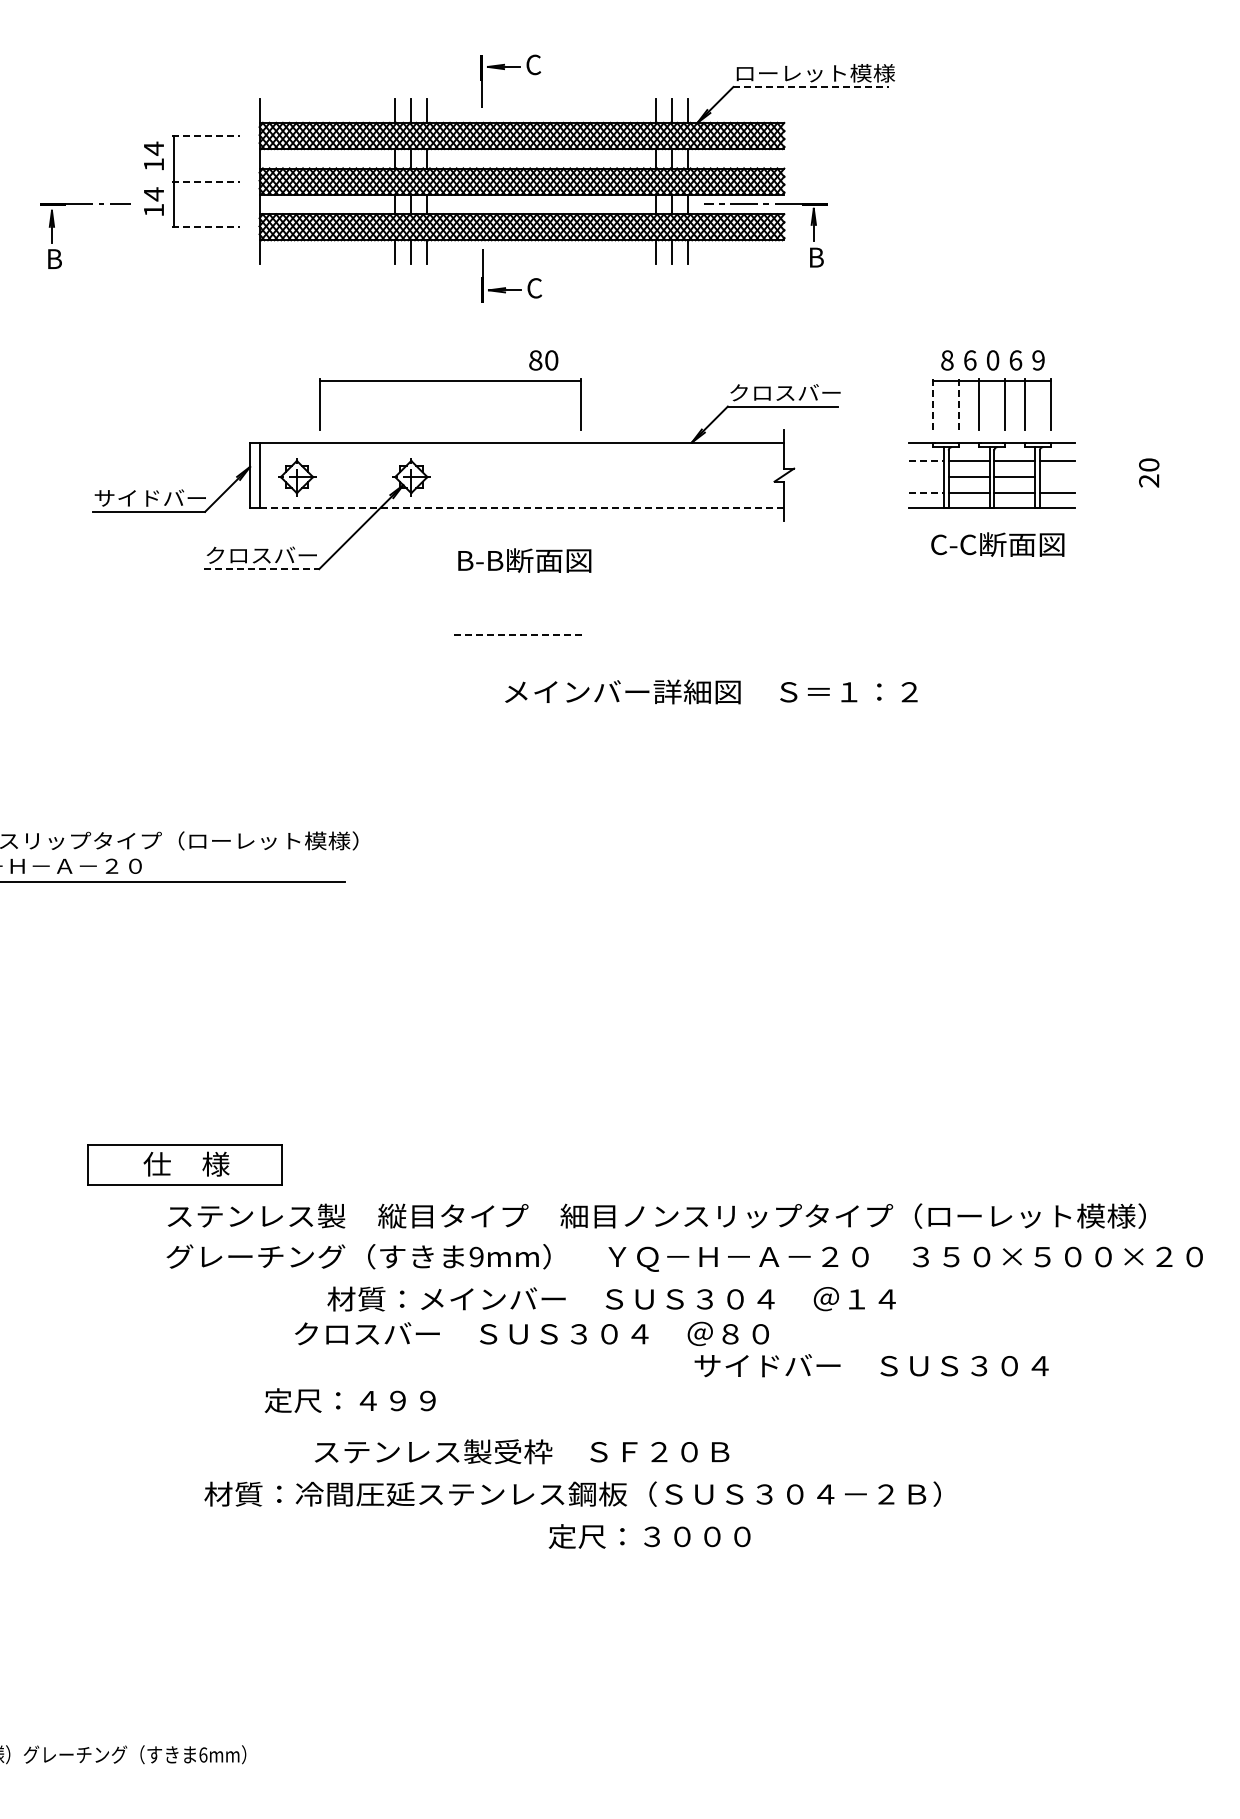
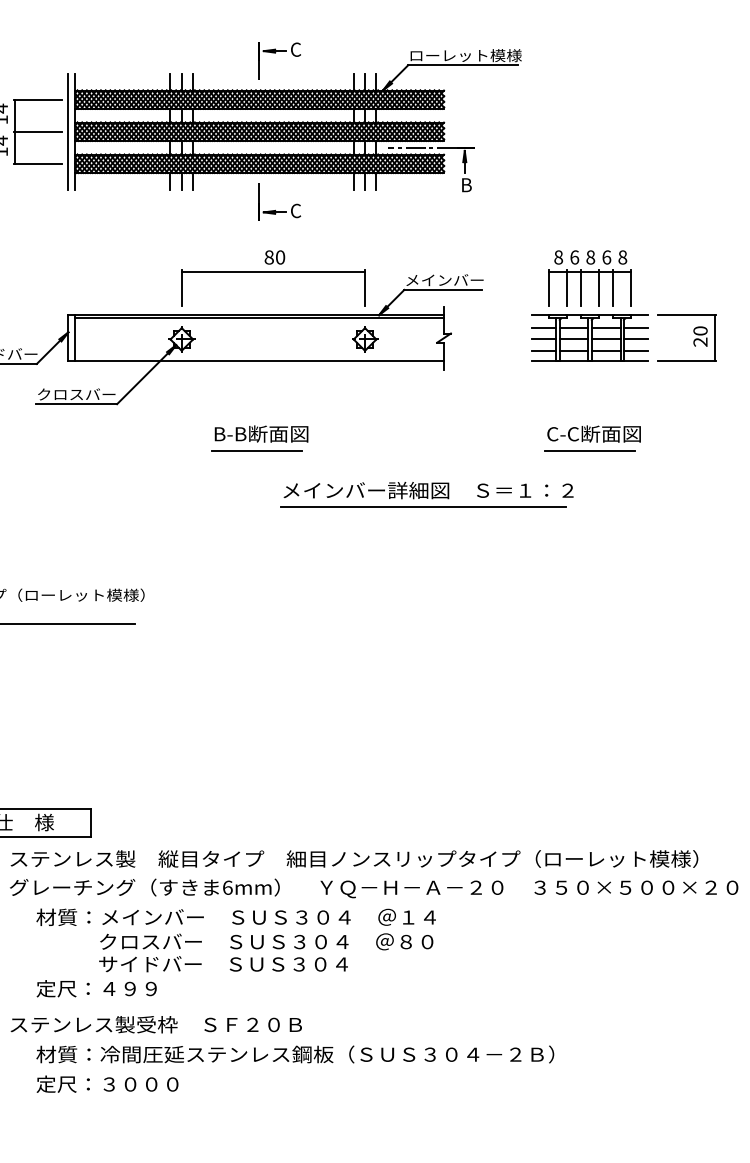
part: (504, 69) -> (275, 52), moved
line: (811, 87) -> (463, 65), dashed -> solid
line: (206, 136) -> (37, 100), dashed -> solid
line: (206, 181) -> (37, 131), dashed -> solid
line: (250, 181) -> (68, 131), added
line: (206, 227) -> (37, 164), dashed -> solid
part: (505, 287) -> (275, 210), moved
text: (992, 360) -> (590, 257), 0 -> 8
text: (1038, 360) -> (622, 257), 9 -> 8
part: (450, 381) -> (273, 272), moved
text: (762, 392) -> (428, 280), クロスバー -> メインバー
line: (933, 404) -> (548, 288), dashed -> solid
line: (959, 404) -> (567, 288), dashed -> solid
part: (1129, 443) -> (686, 315), added
line: (521, 447) -> (259, 318), added
line: (927, 460) -> (544, 327), dashed -> solid
part: (297, 477) -> (365, 339), moved
line: (926, 477) -> (543, 339), added
line: (1056, 477) -> (635, 339), added
line: (927, 493) -> (544, 351), dashed -> solid
line: (521, 507) -> (259, 360), dashed -> solid
text: (997, 544) -> (593, 433), moved
text: (524, 560) -> (261, 433), moved
line: (261, 569) -> (76, 404), dashed -> solid
line: (518, 635) -> (257, 450), dashed -> solid
line: (992, 635) -> (590, 450), added
text: (711, 691) -> (428, 490), moved
line: (754, 715) -> (423, 507), added
text: (476, 1256) -> (227, 887), 9mm -> 6mm
text: (611, 1298) -> (236, 916), moved
text: (871, 1365) -> (223, 964), moved
text: (349, 1400) -> (96, 988), moved
text: (522, 1451) -> (156, 1024), moved
text: (649, 1536) -> (107, 1084), moved

